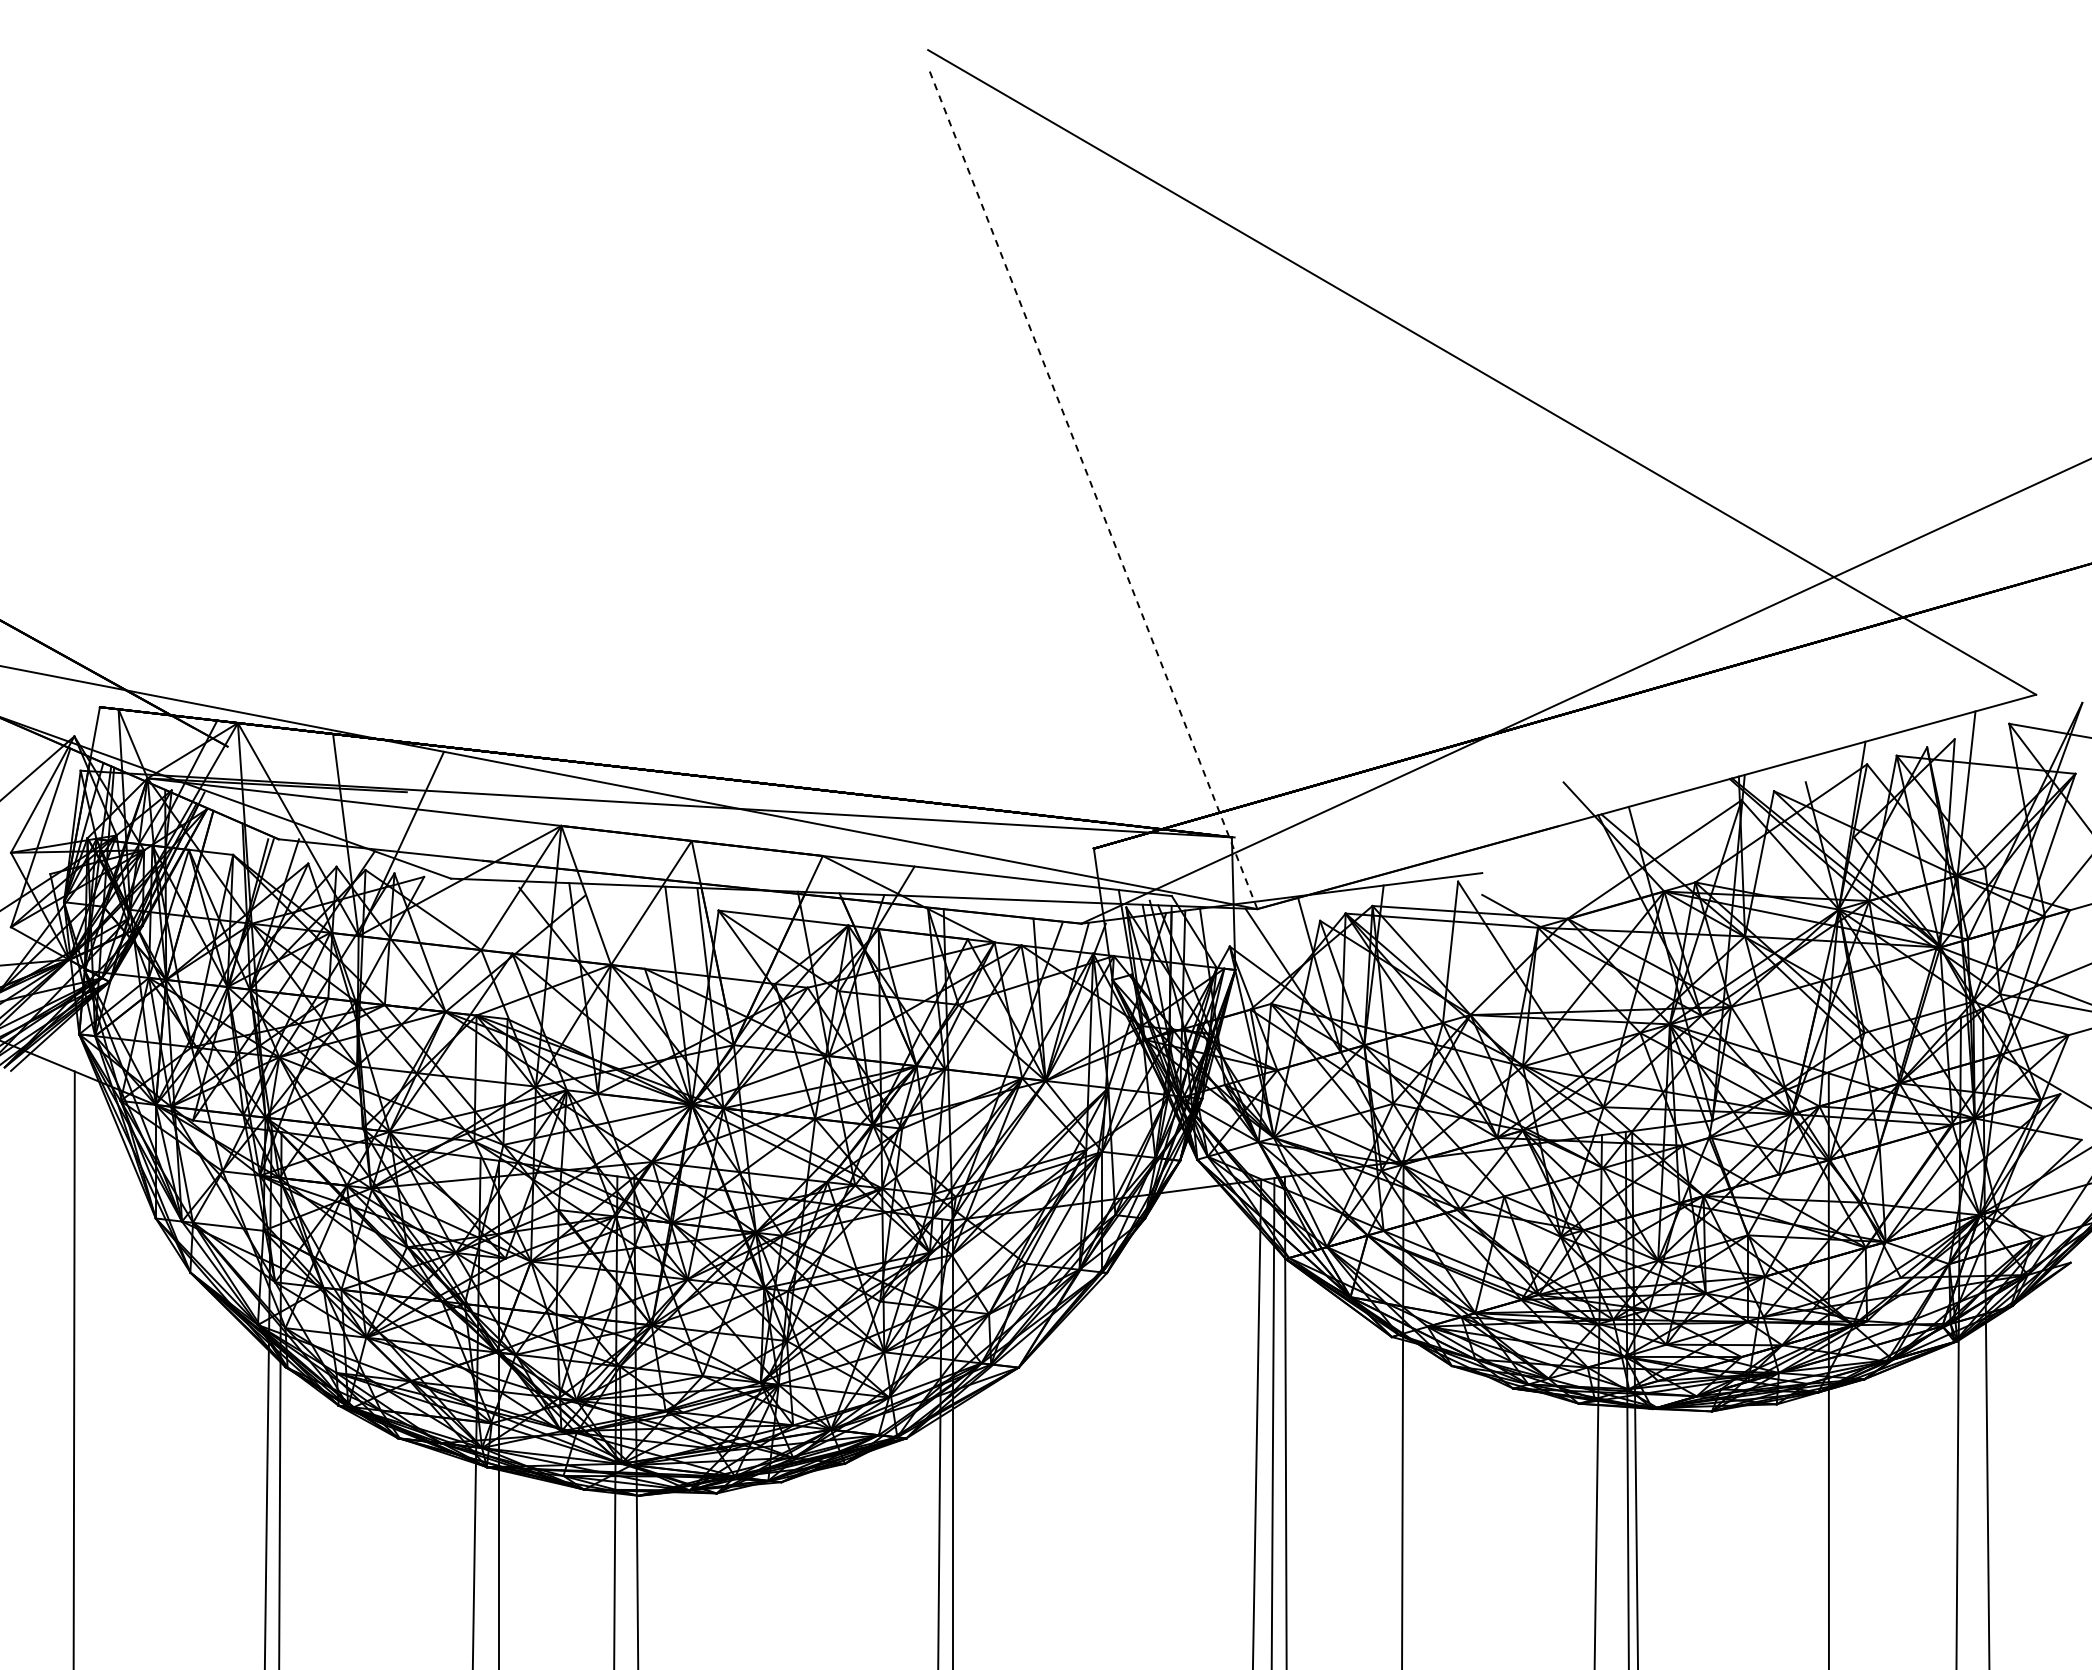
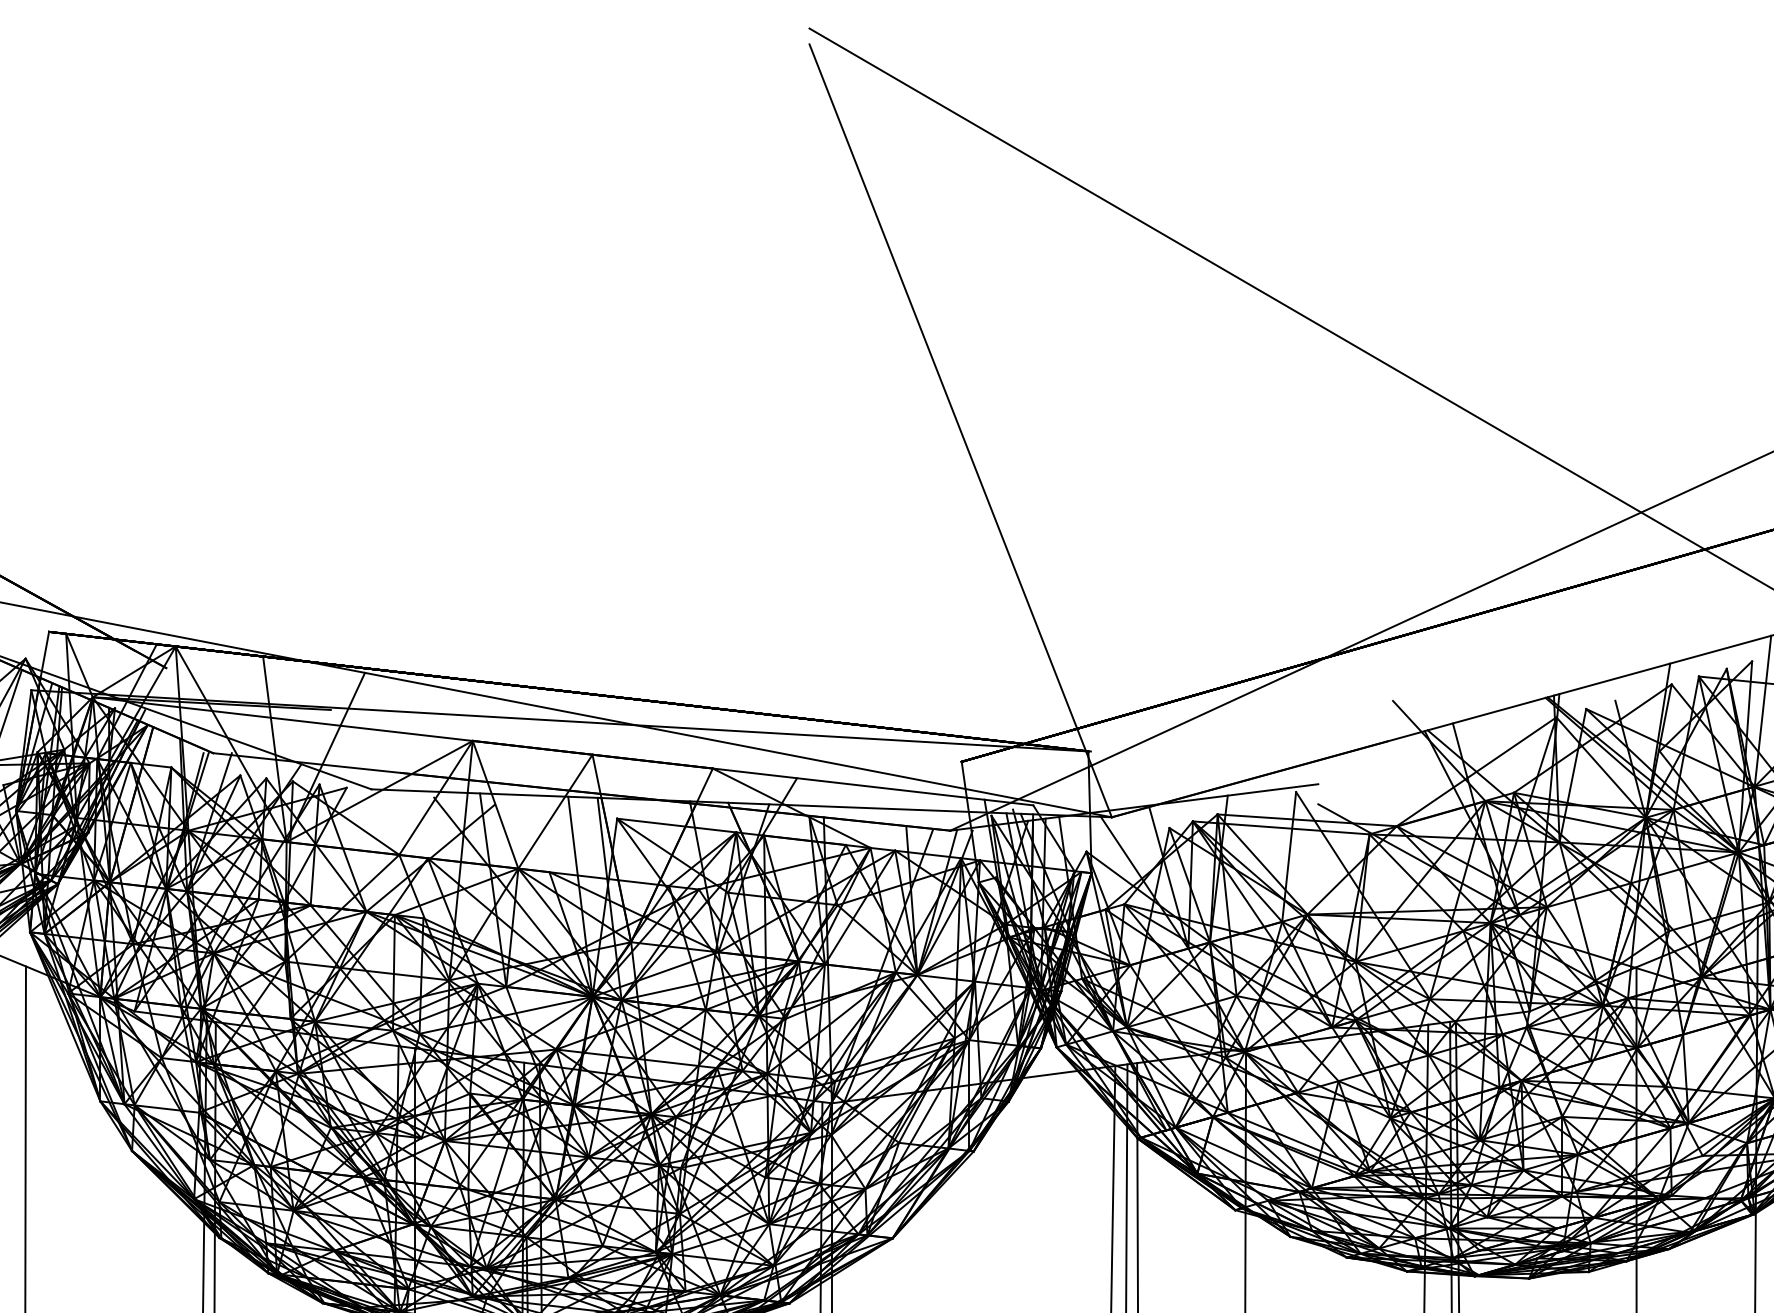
line: (1092, 488) -> (960, 431), dashed -> solid

